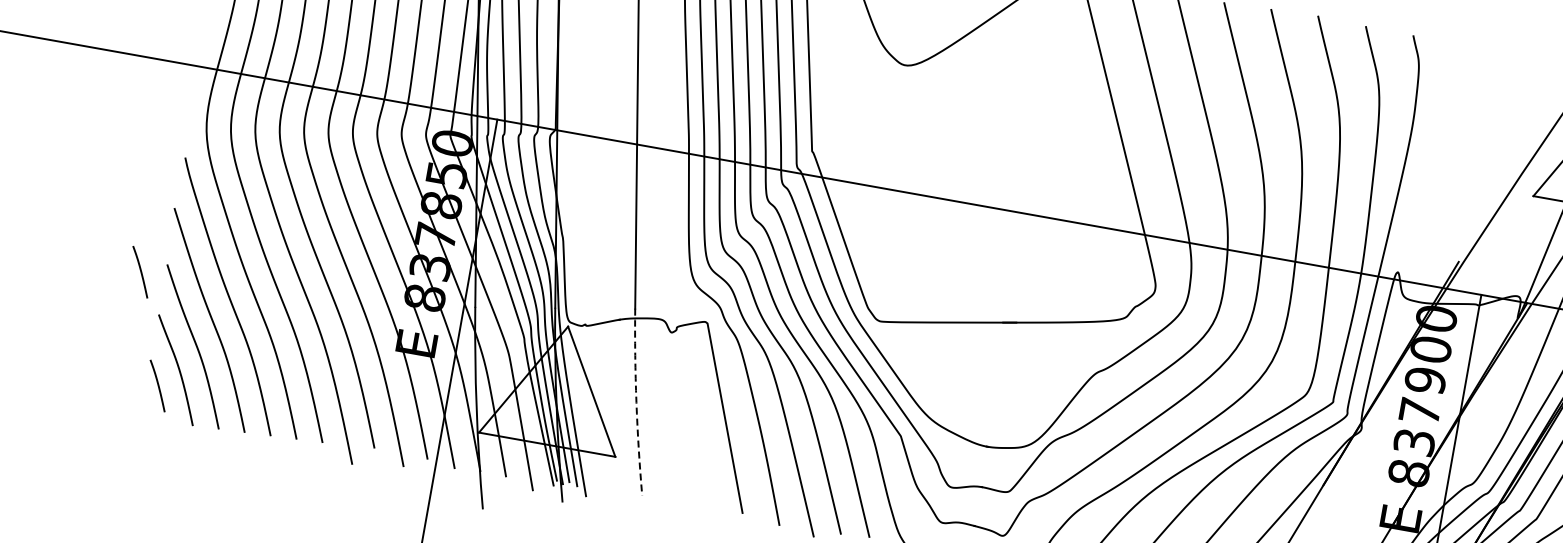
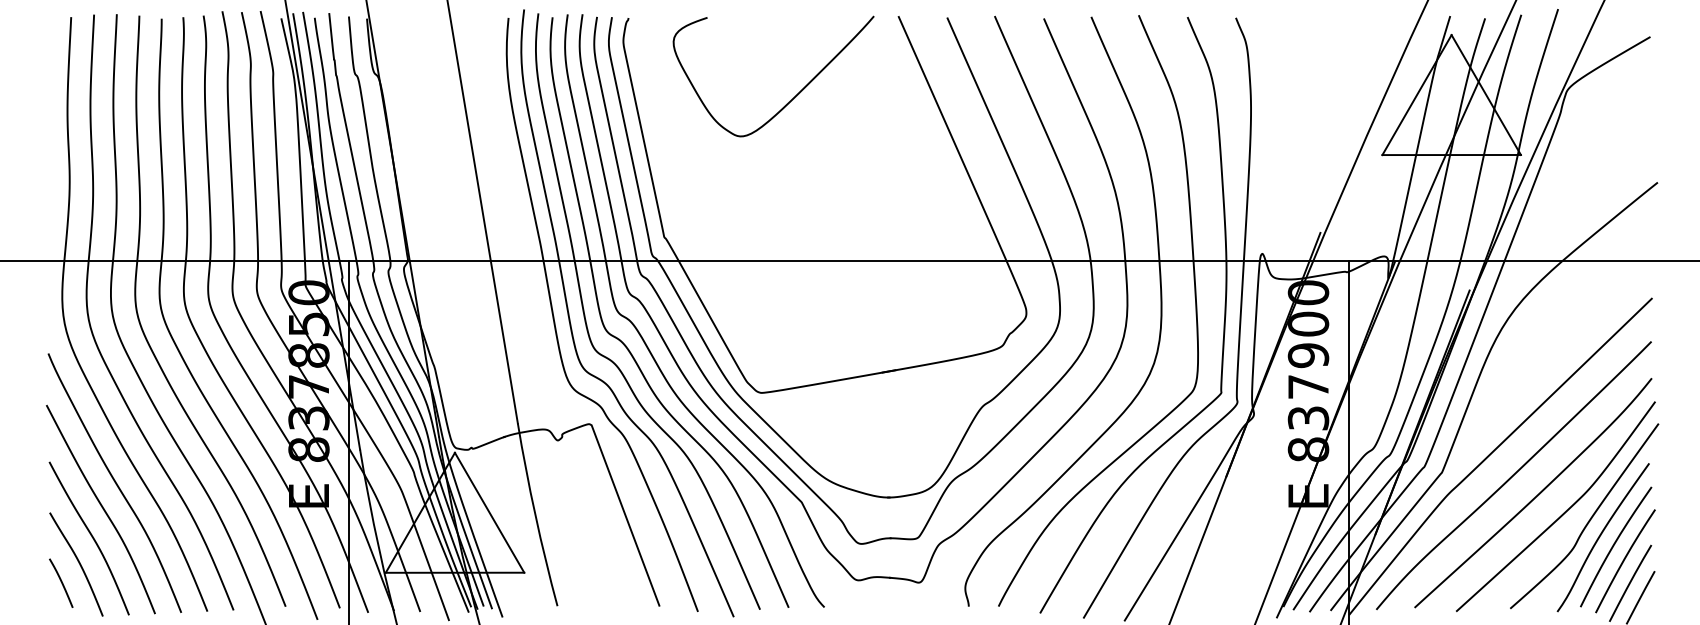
line: (140, 271) -> (24, 473), removed
arc: (636, 402) -> (535, 515), dashed -> solid

